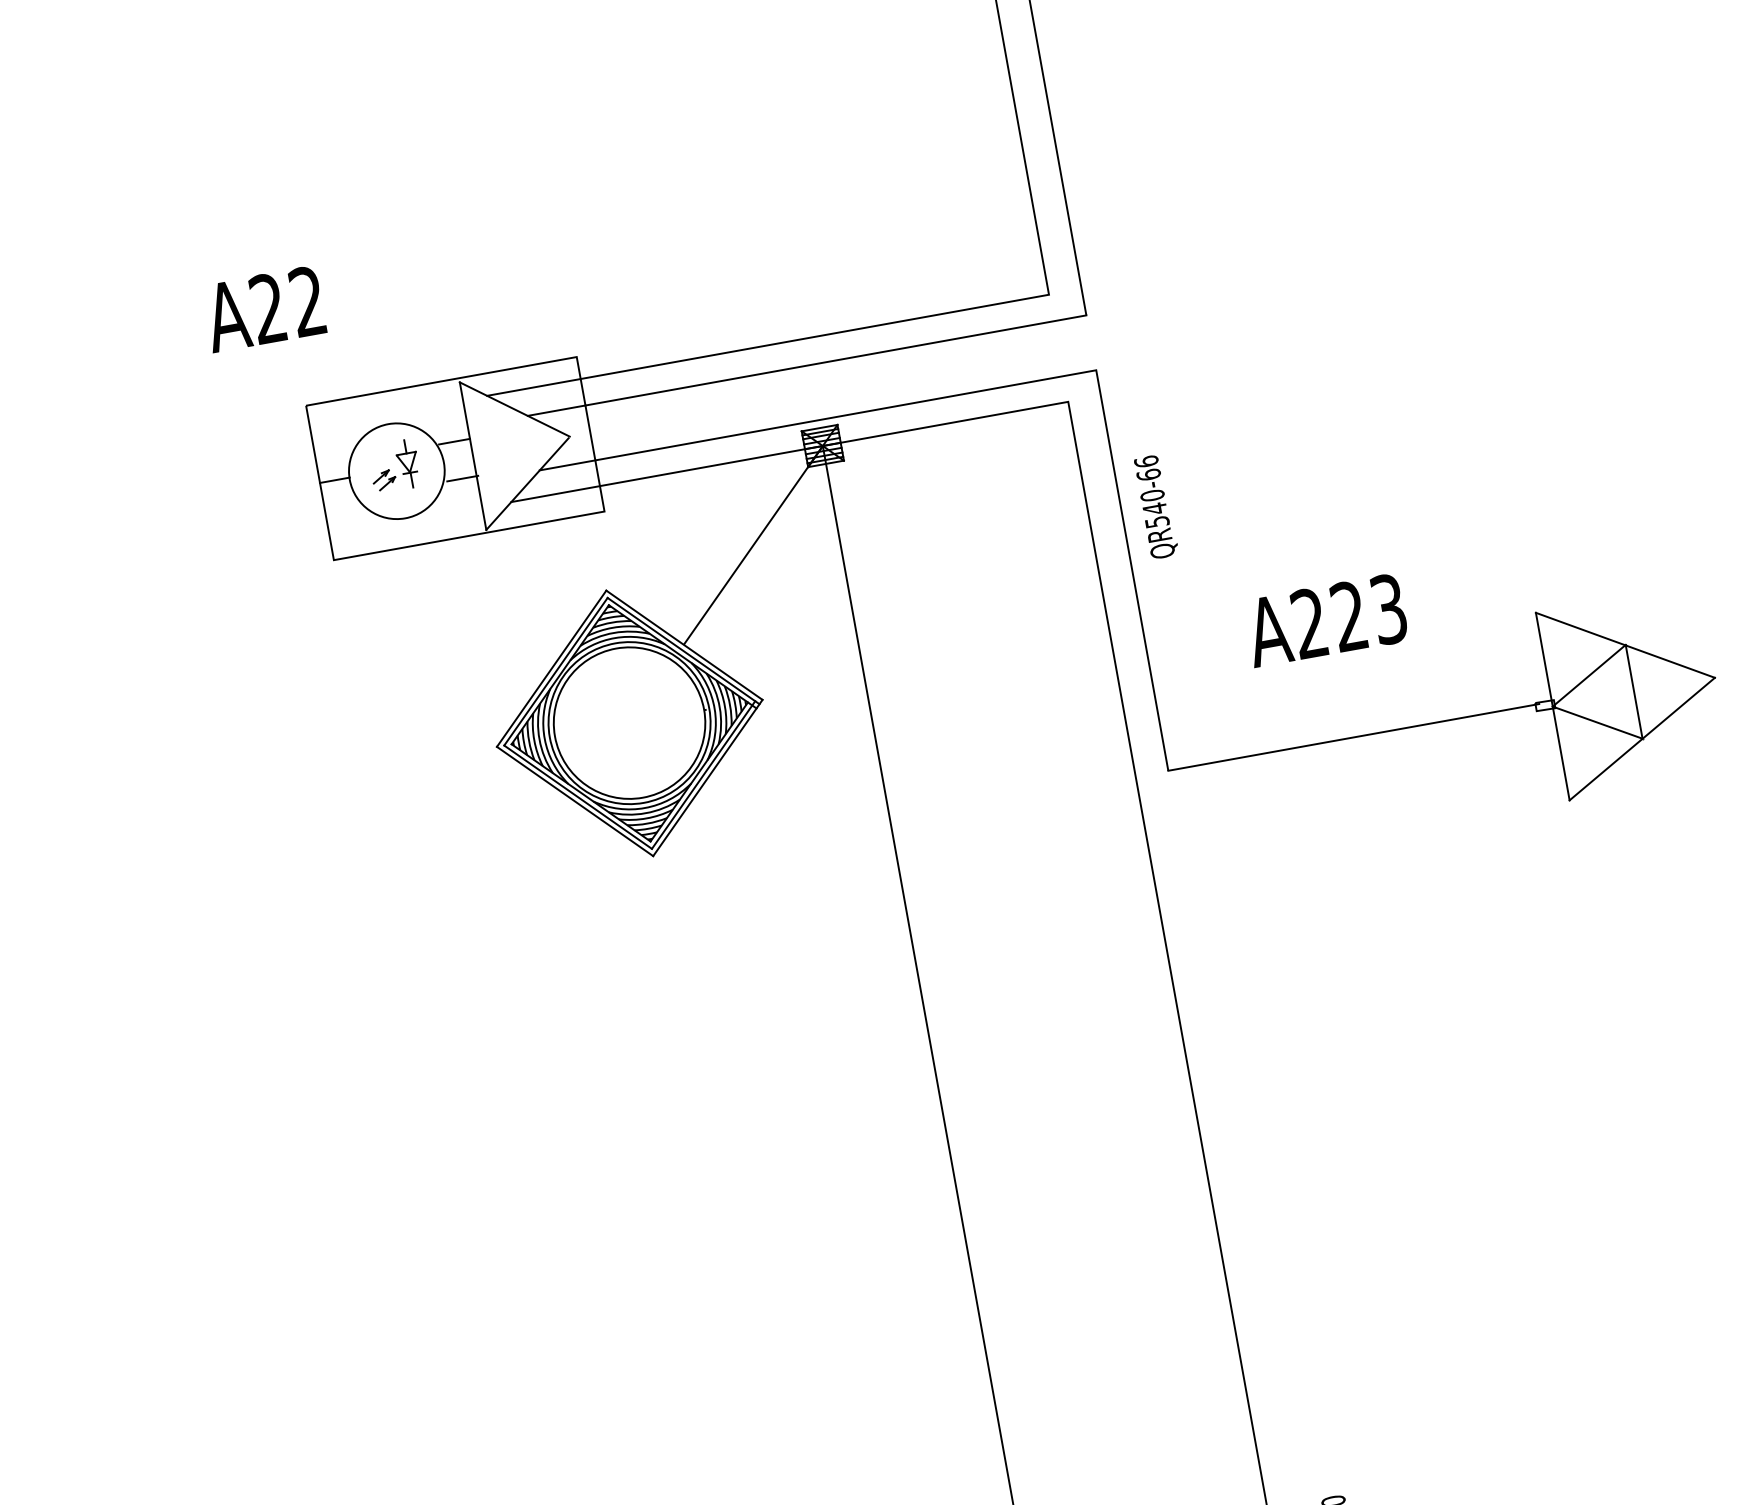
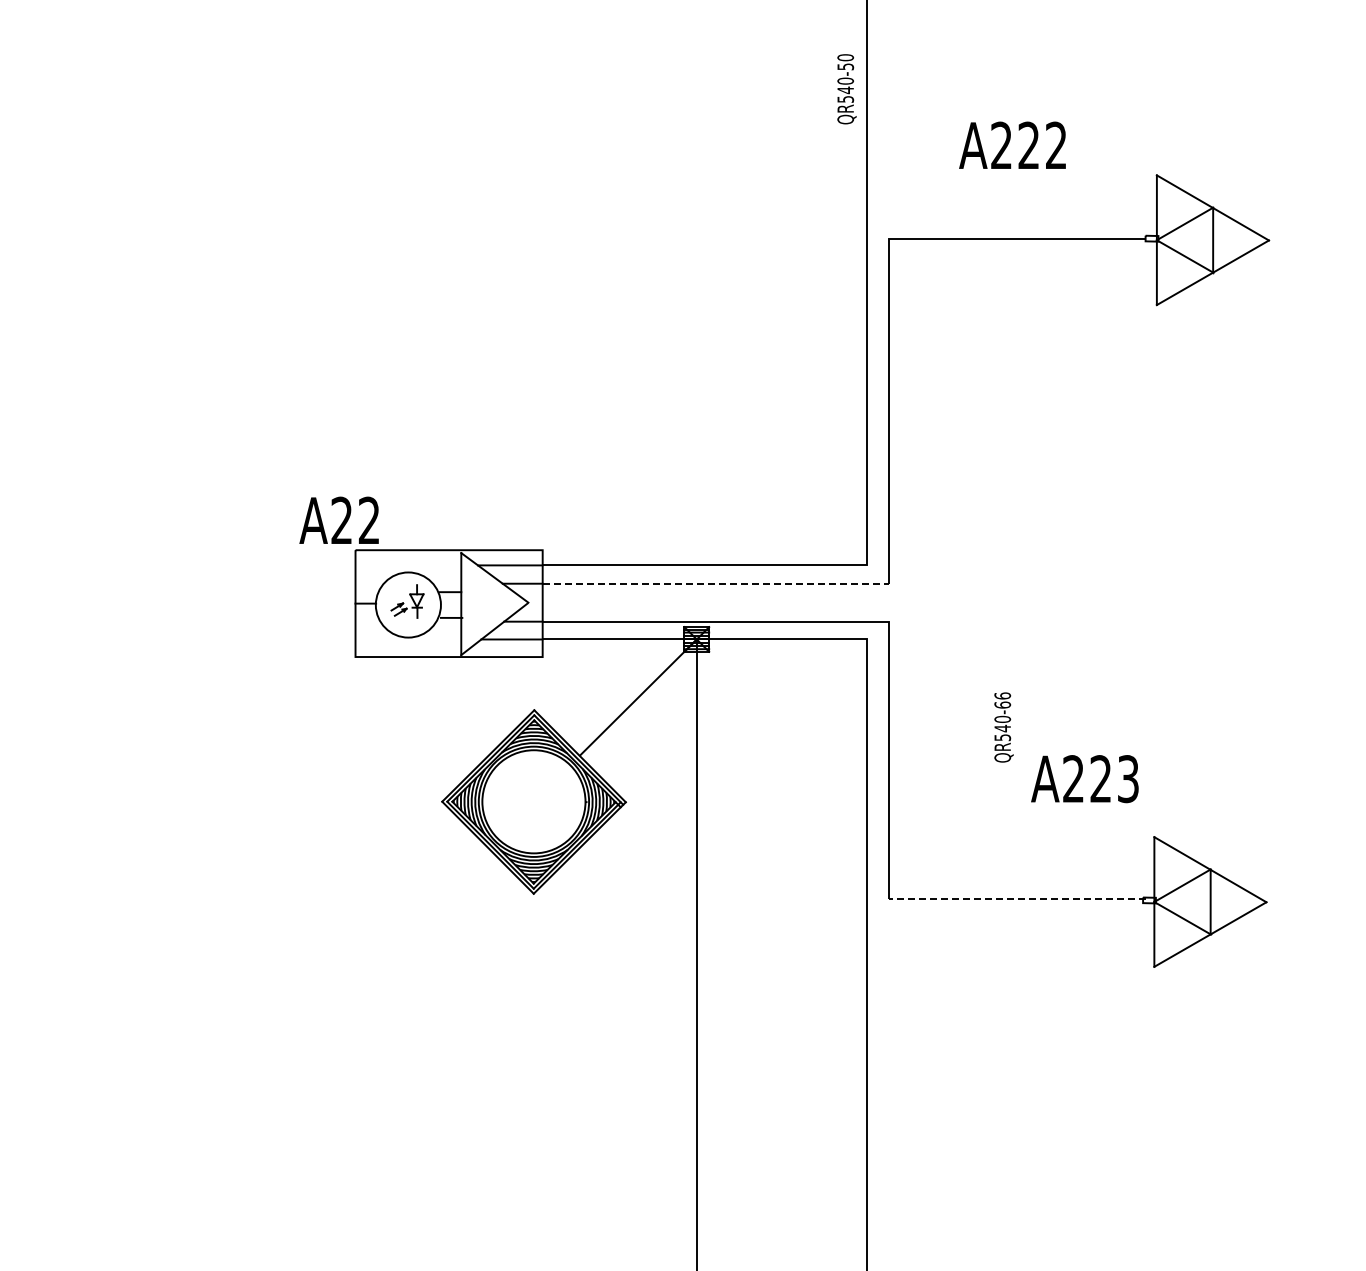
text: (263, 307) -> (338, 519), moved
line: (836, 359) -> (716, 583), solid -> dashed
text: (1155, 507) -> (1003, 727), moved
text: (1325, 621) -> (1084, 779), moved
line: (1352, 737) -> (1016, 898), solid -> dashed

